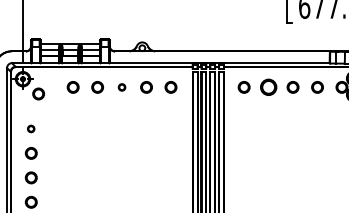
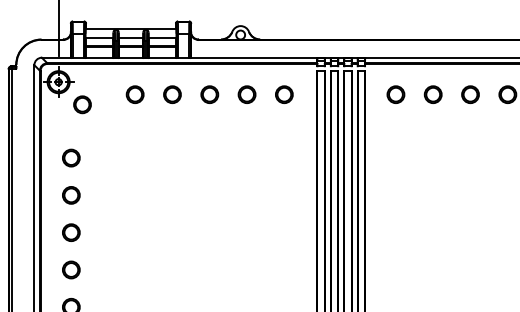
circle: (121, 87) -> (208, 94), size x1.67
circle: (268, 87) -> (433, 94), size x0.71
part: (30, 128) -> (70, 157), size x1.67

